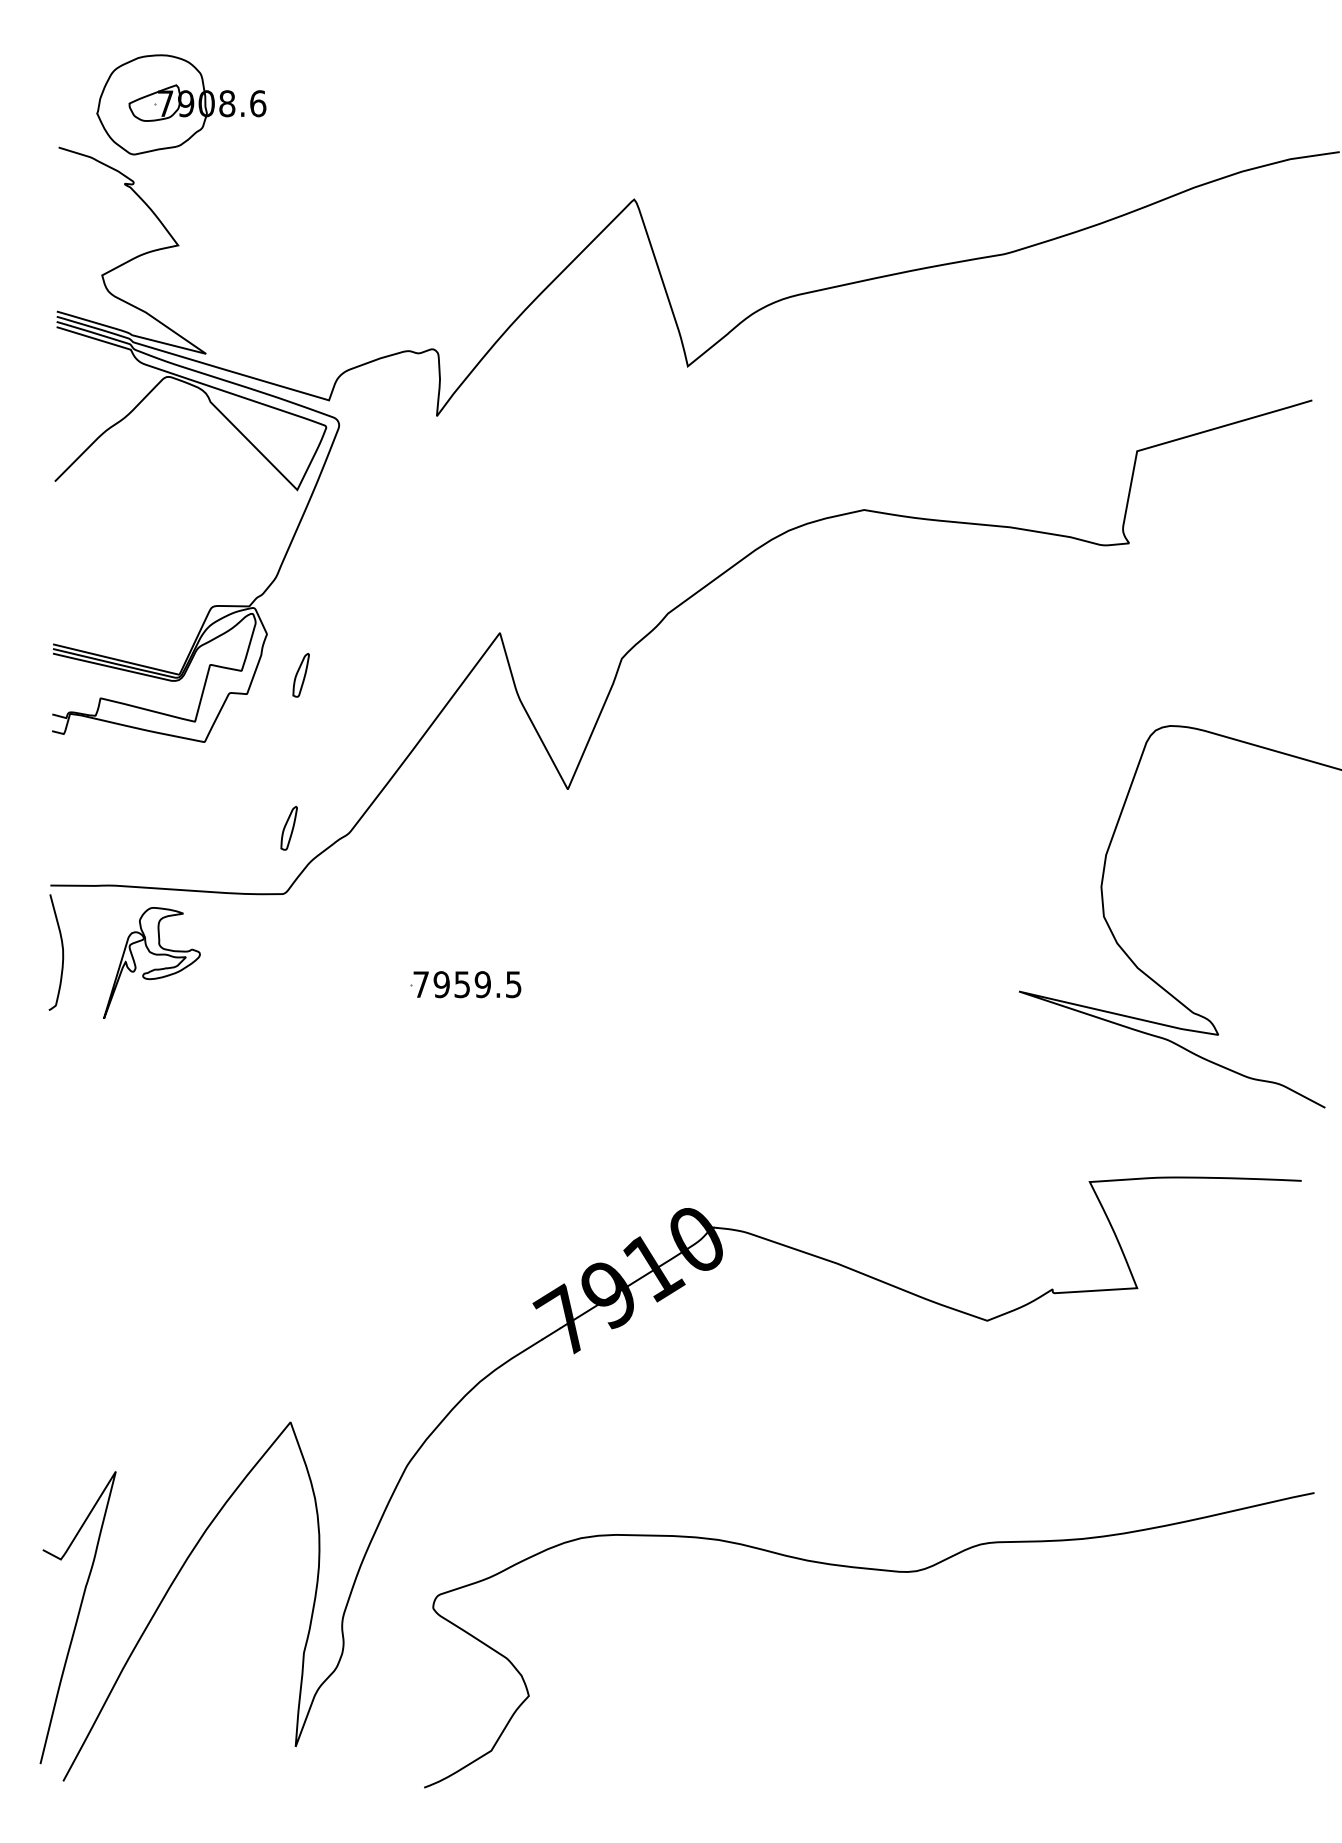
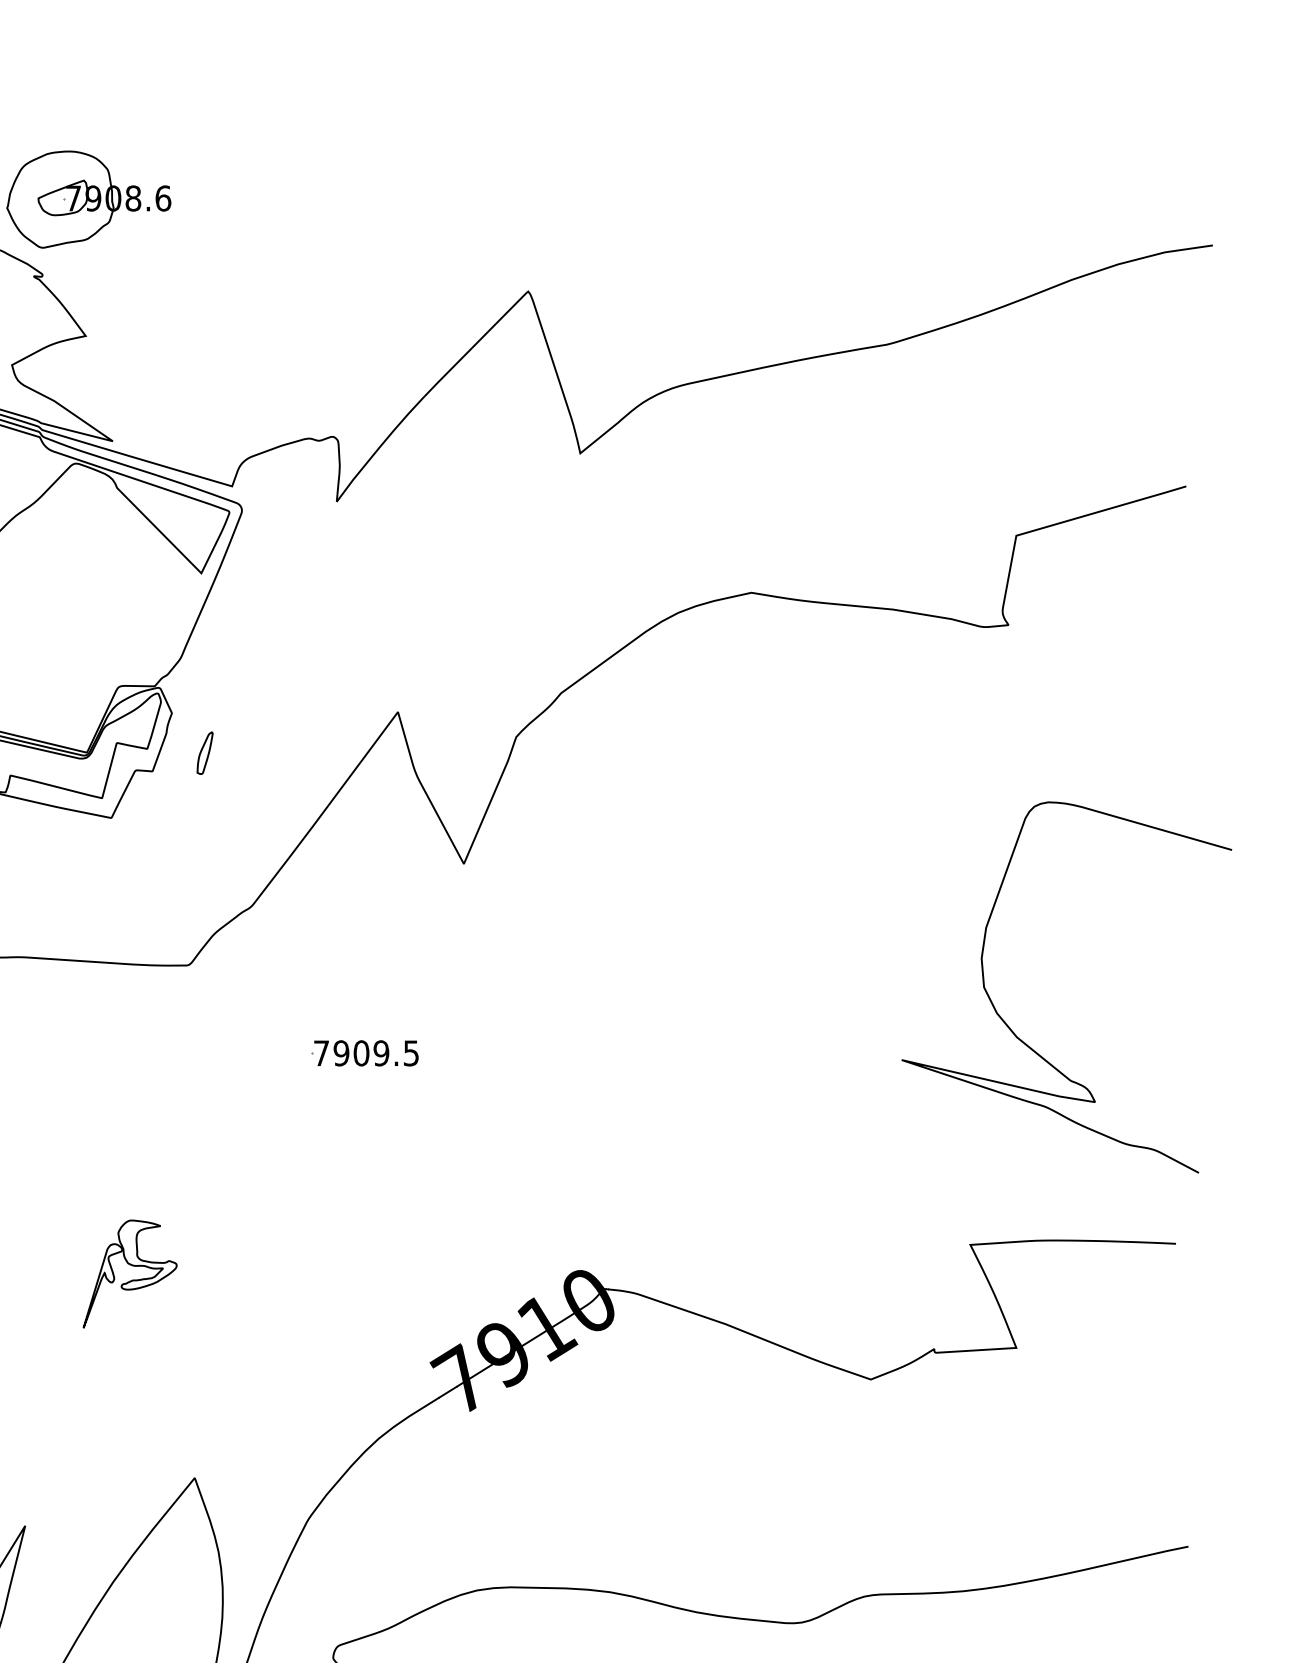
part: (288, 828) -> (192, 901), removed
part: (154, 968) -> (132, 1279), moved
text: (462, 984) -> (361, 1053), 7959.5 -> 7909.5

